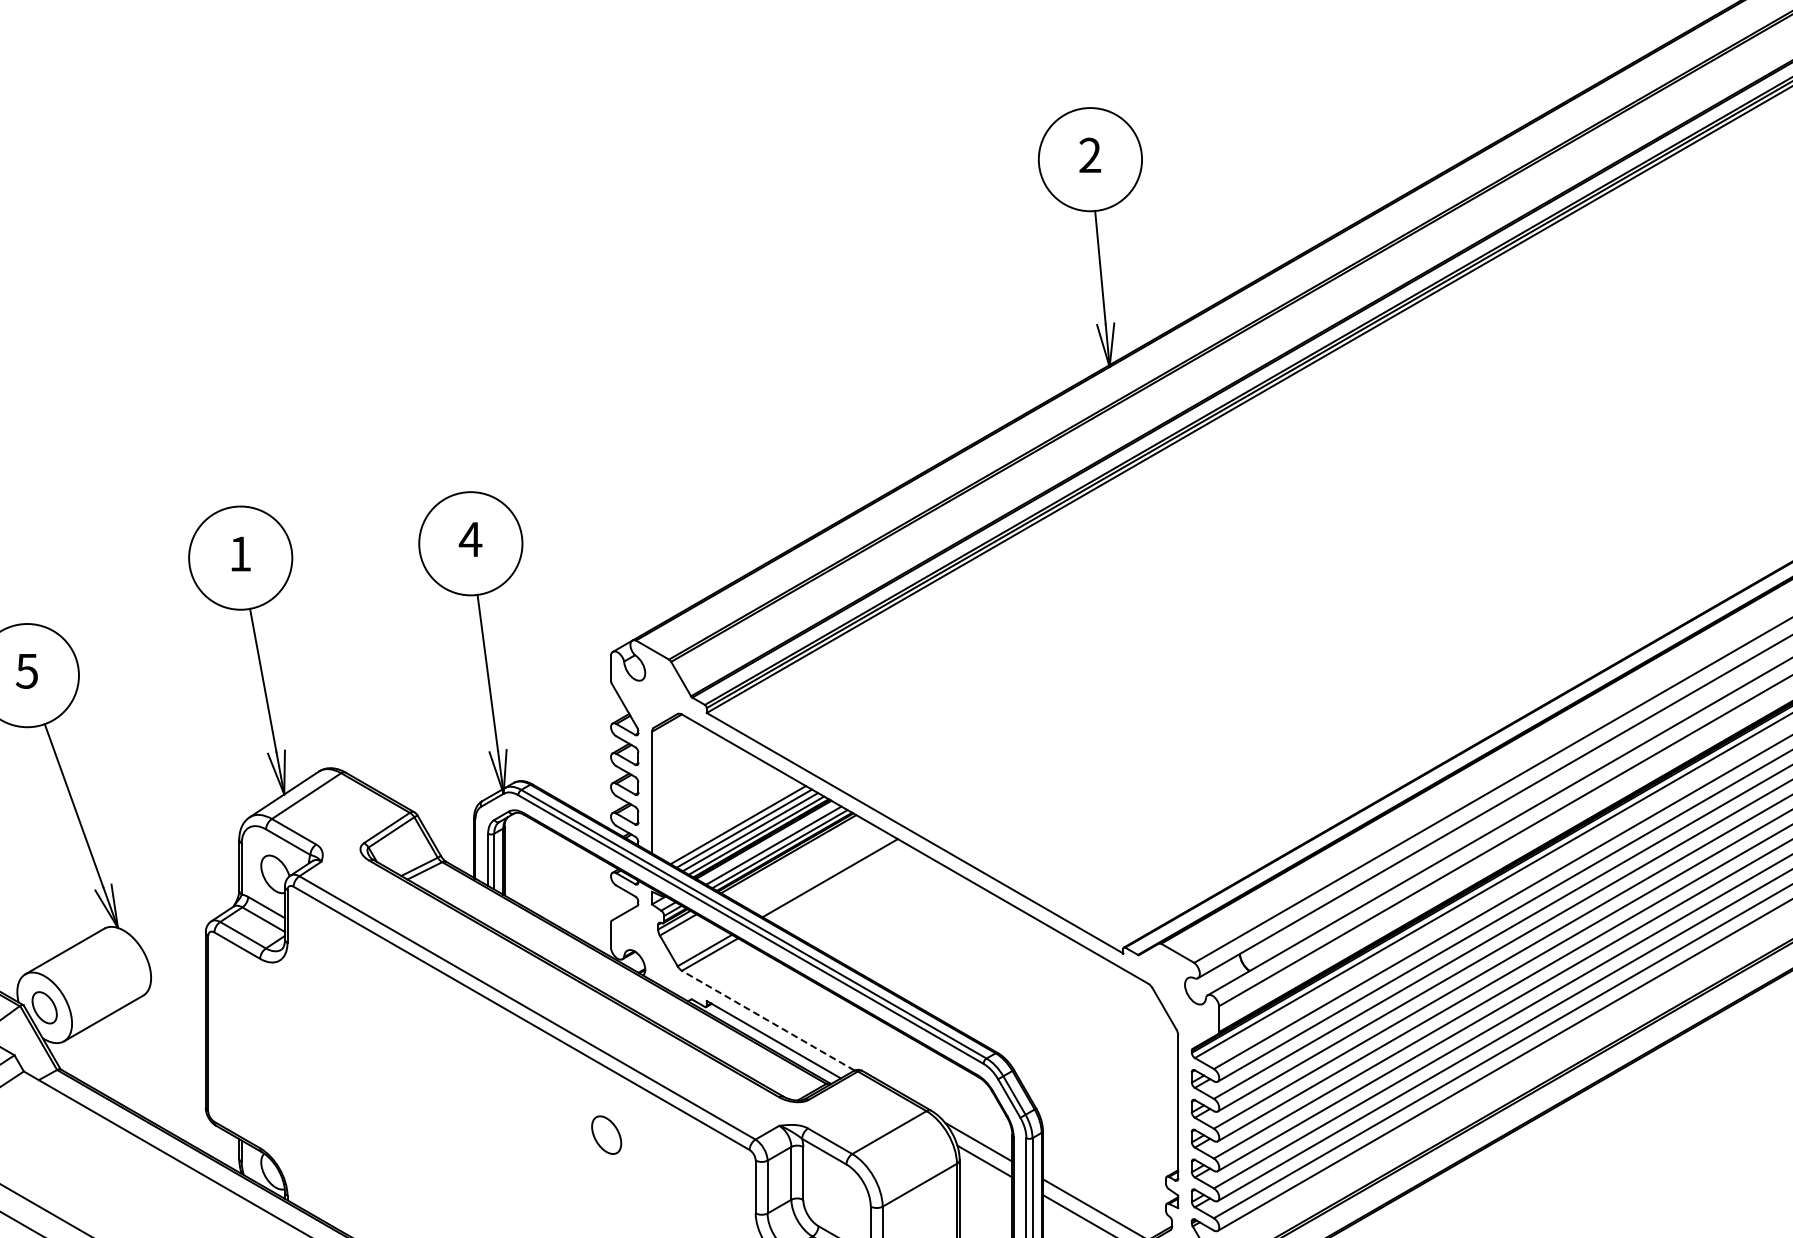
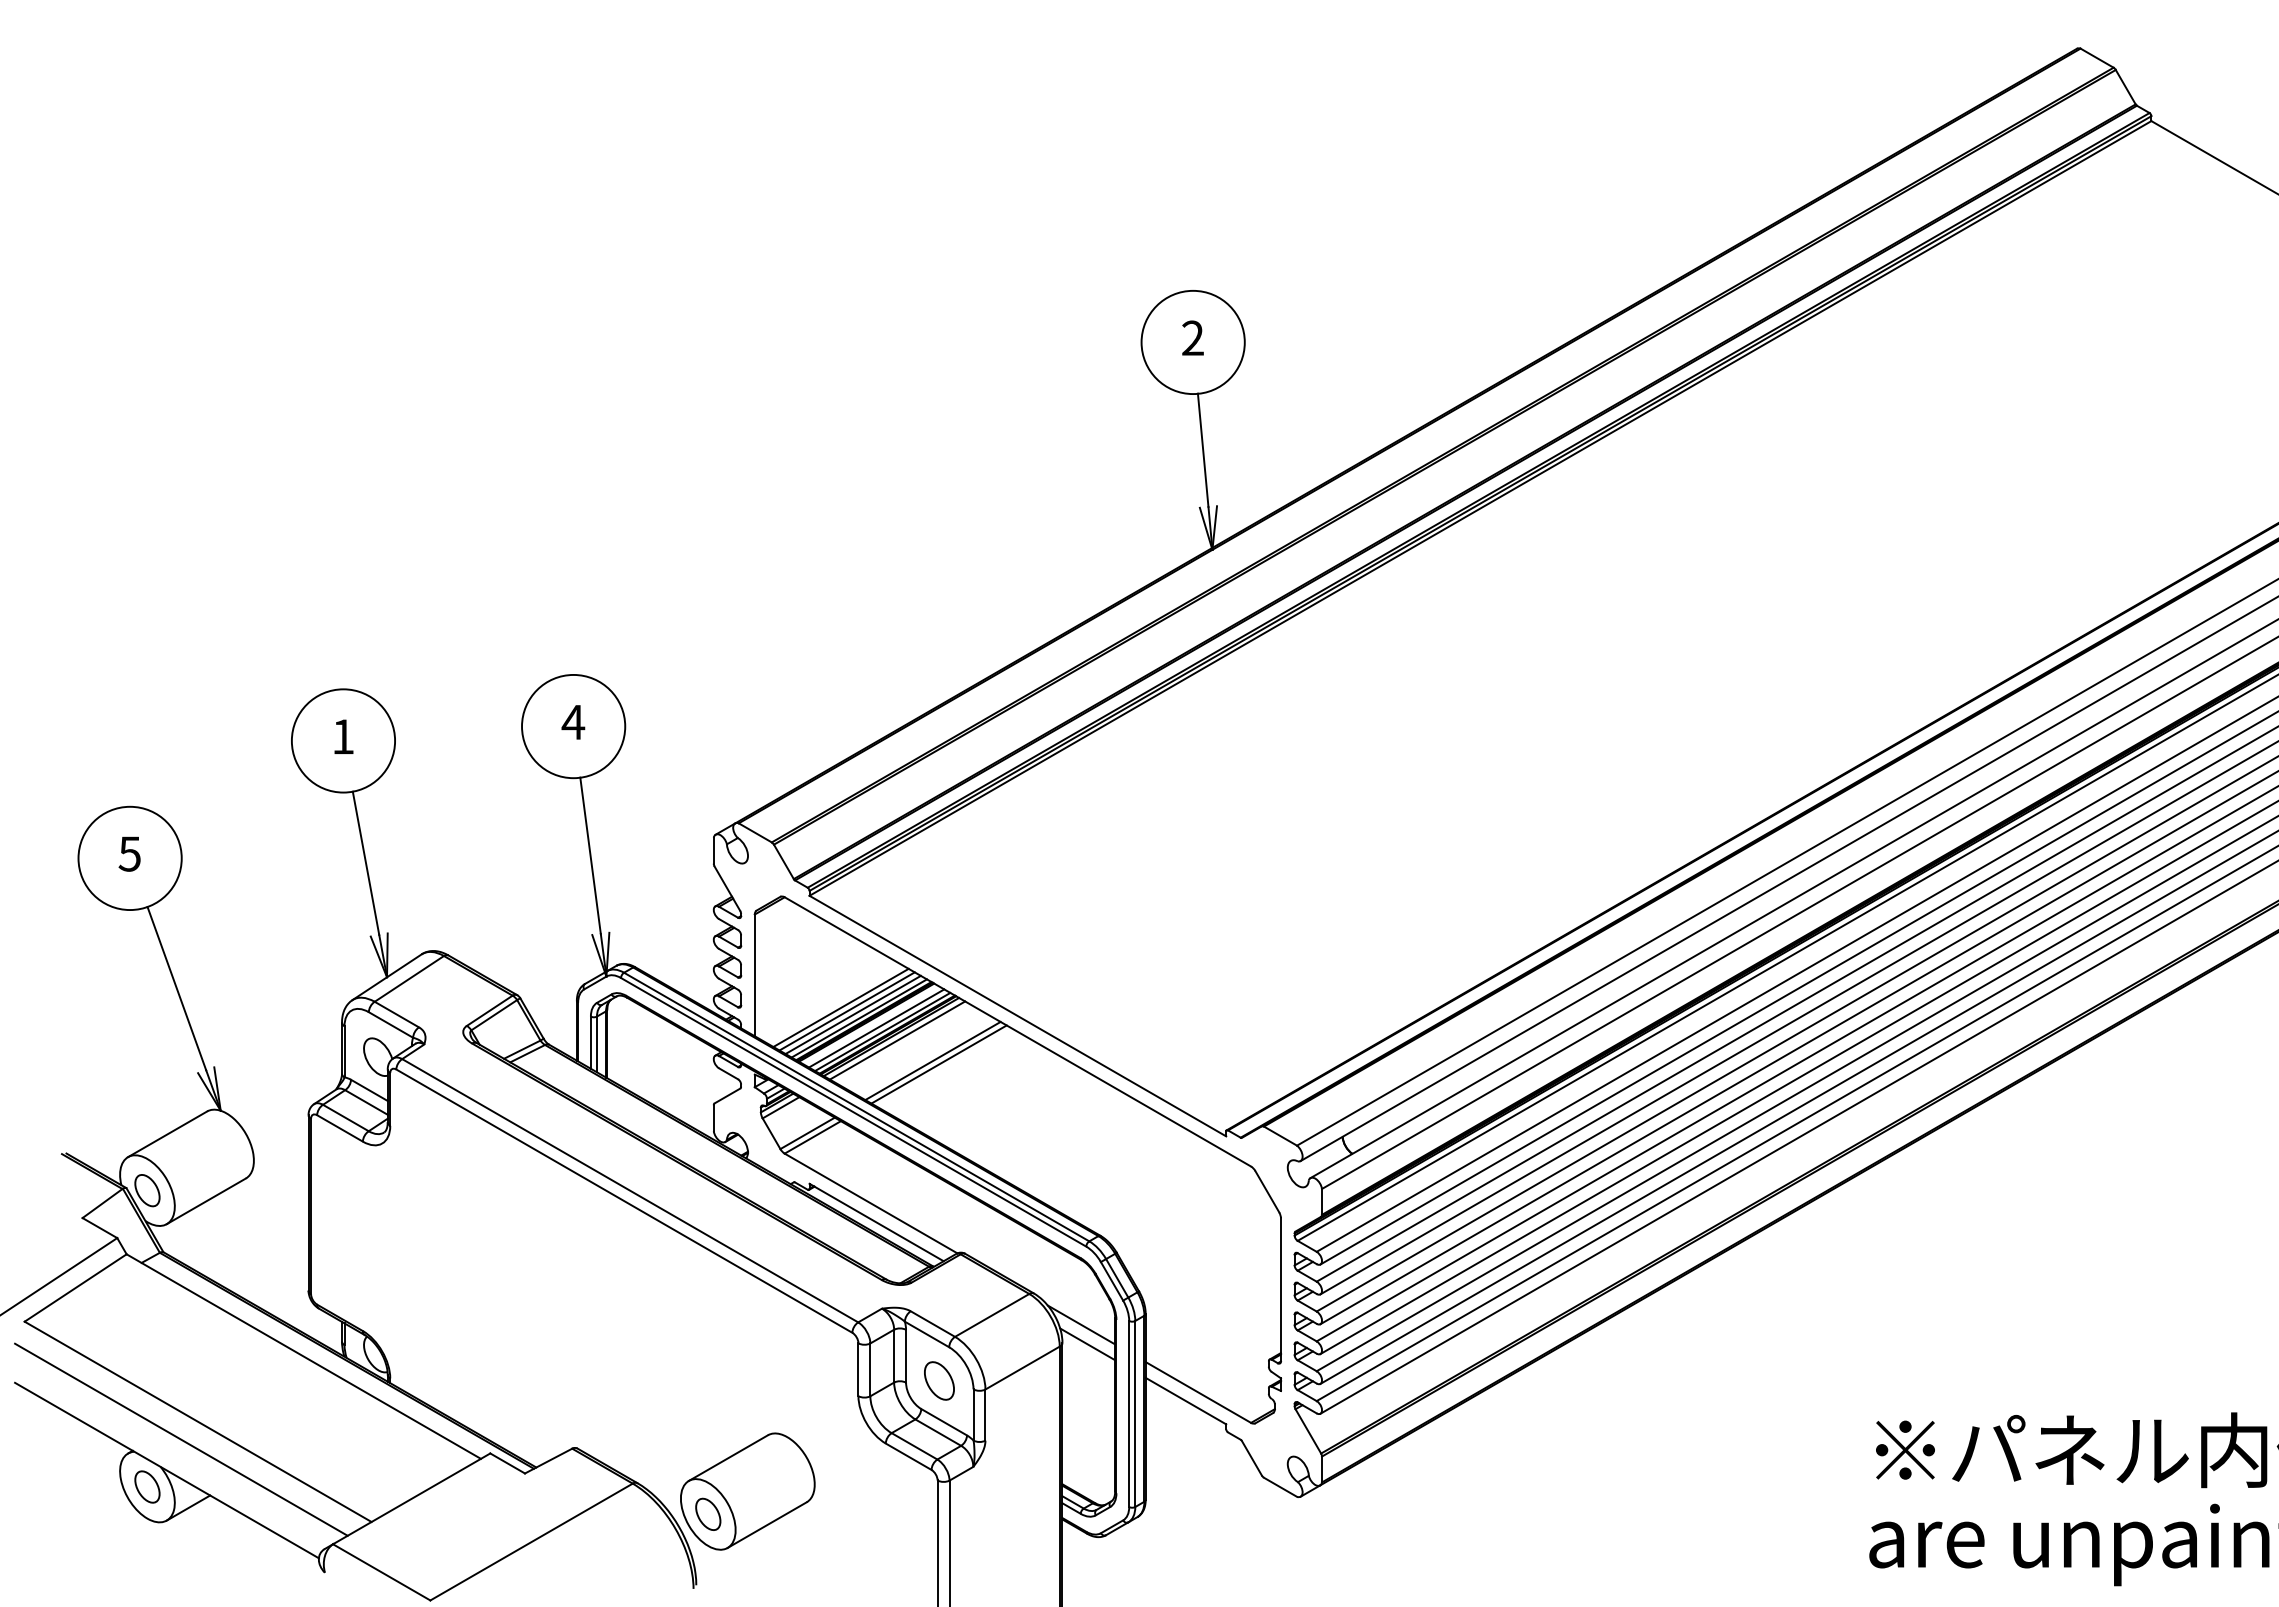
line: (794, 857) -> (897, 1040), added
line: (835, 881) -> (938, 1064), added
line: (768, 1020) -> (871, 1203), dashed -> solid
part: (606, 1134) -> (939, 1380), moved

